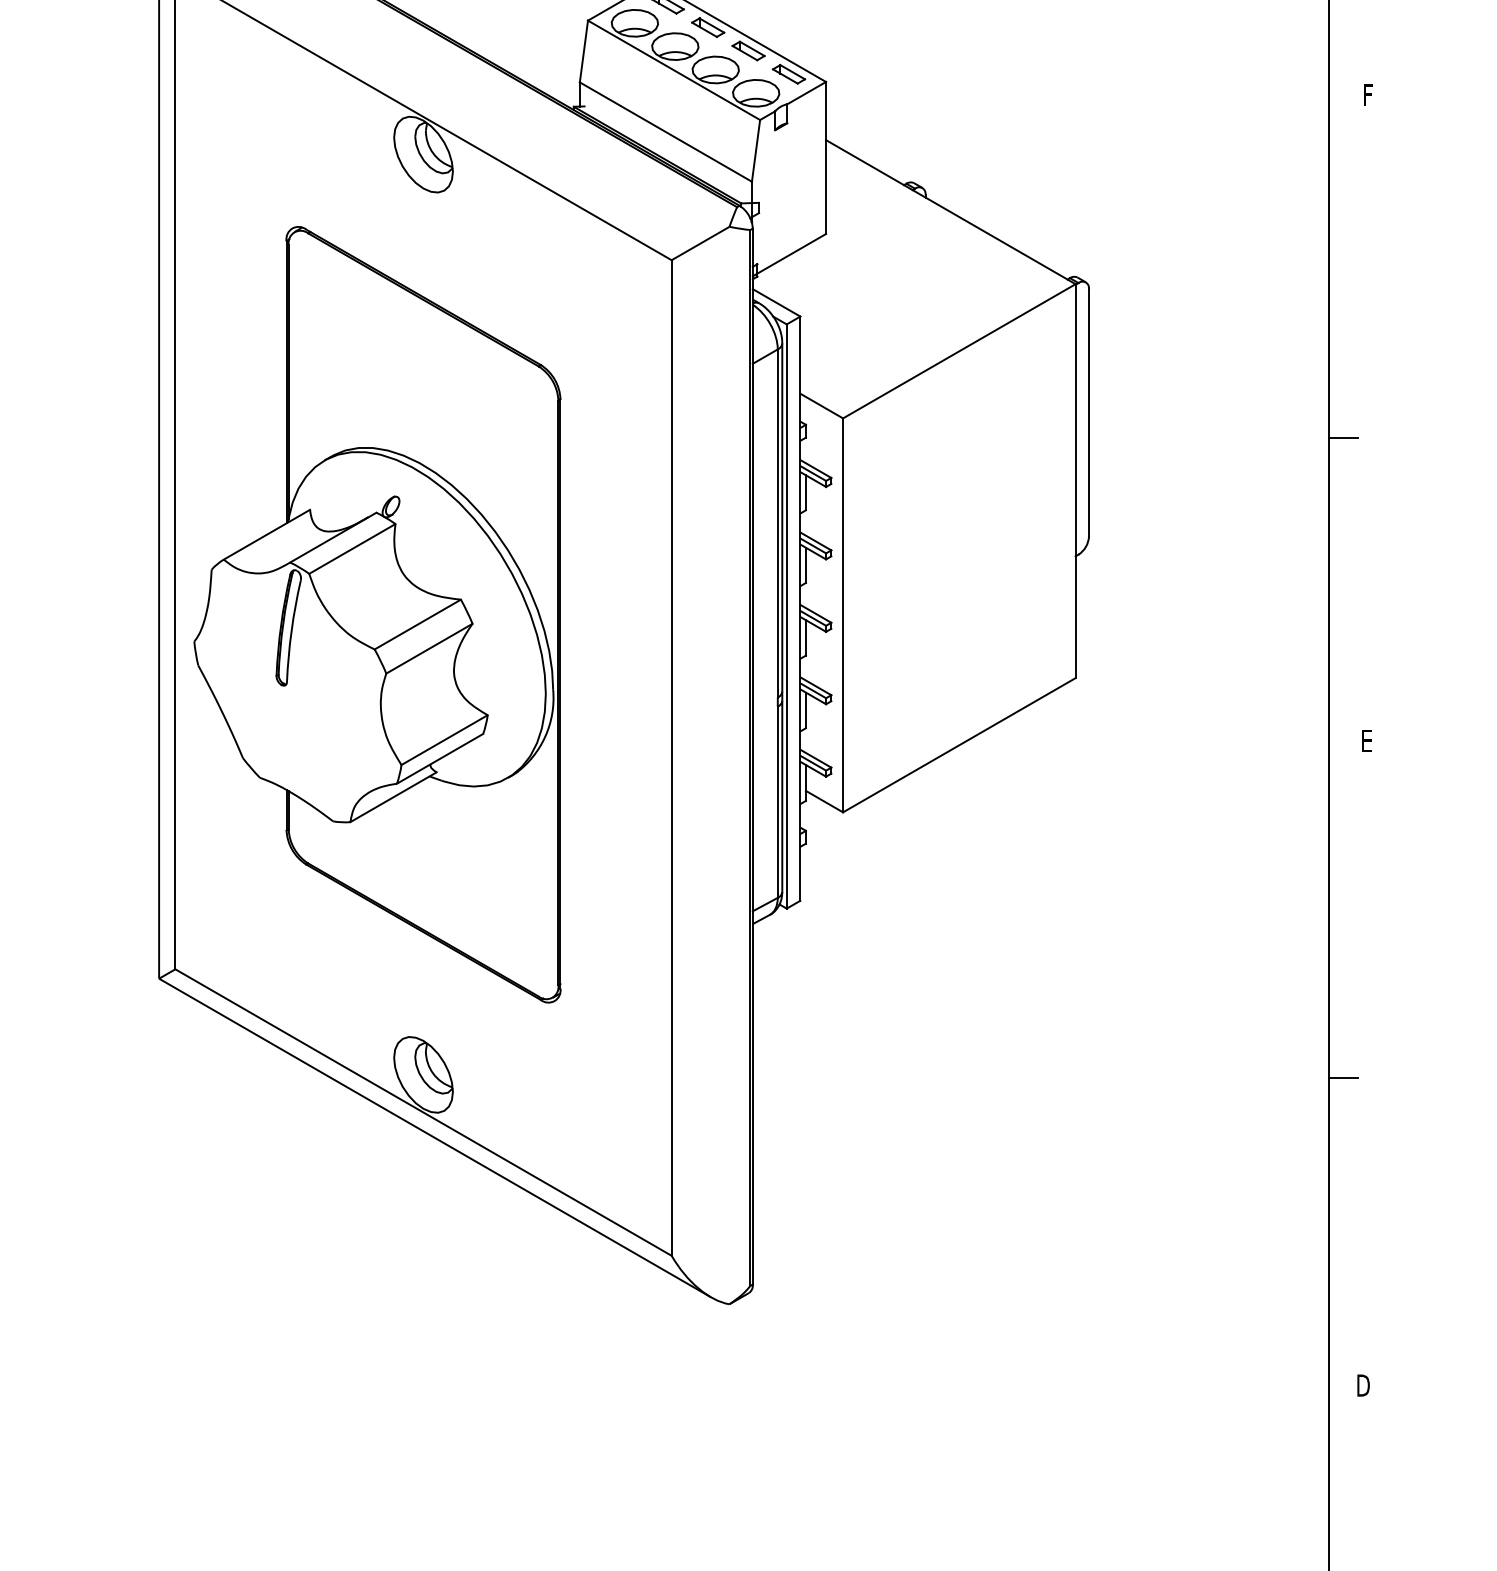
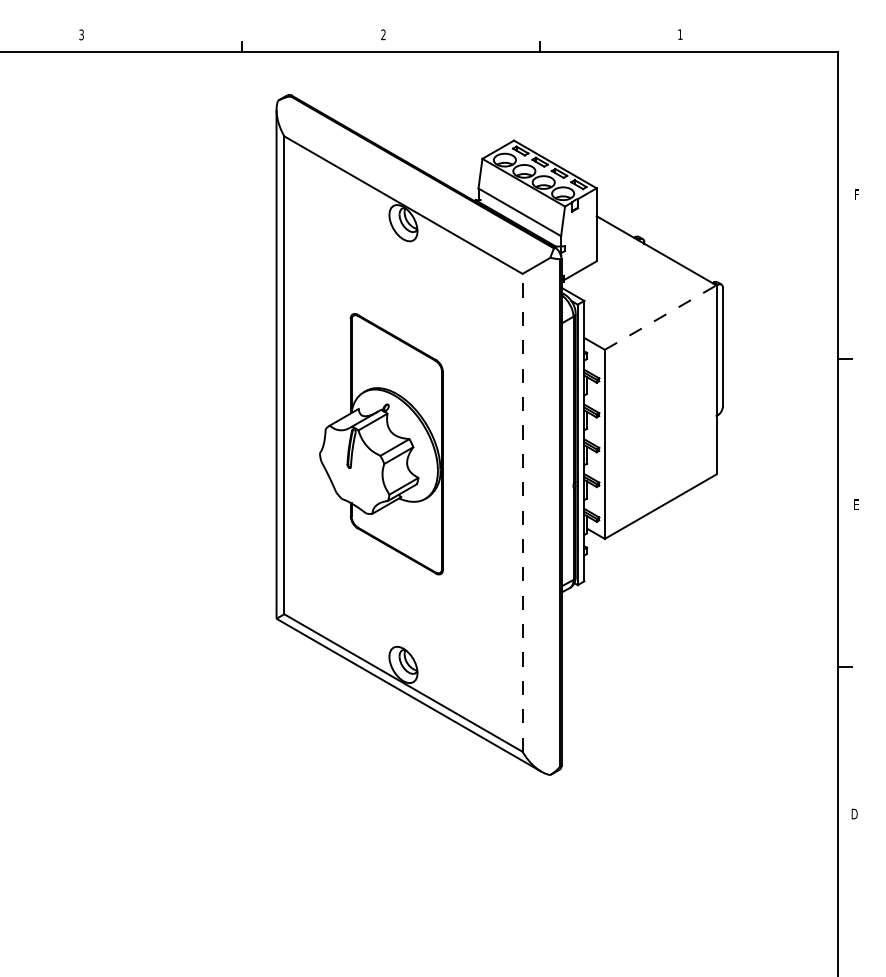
line: (961, 351) -> (661, 317), solid -> dashed
part: (377, 615) -> (381, 444), size x0.7
line: (671, 757) -> (522, 512), solid -> dashed

